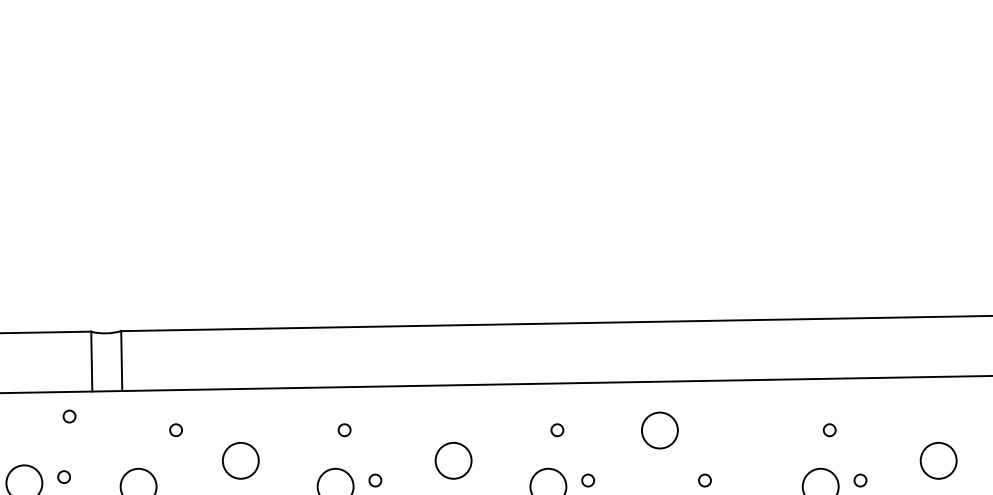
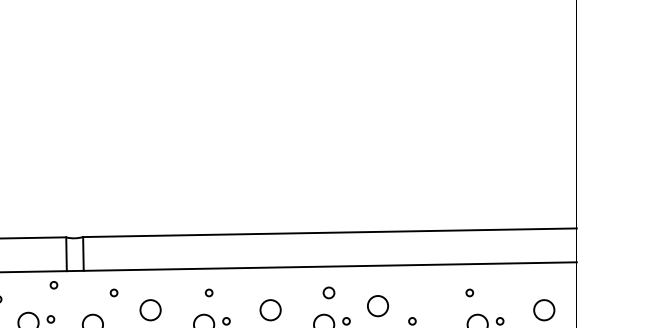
circle: (557, 429) -> (329, 292), size x1.6
circle: (829, 429) -> (469, 292), moved
circle: (658, 431) -> (377, 306), moved

